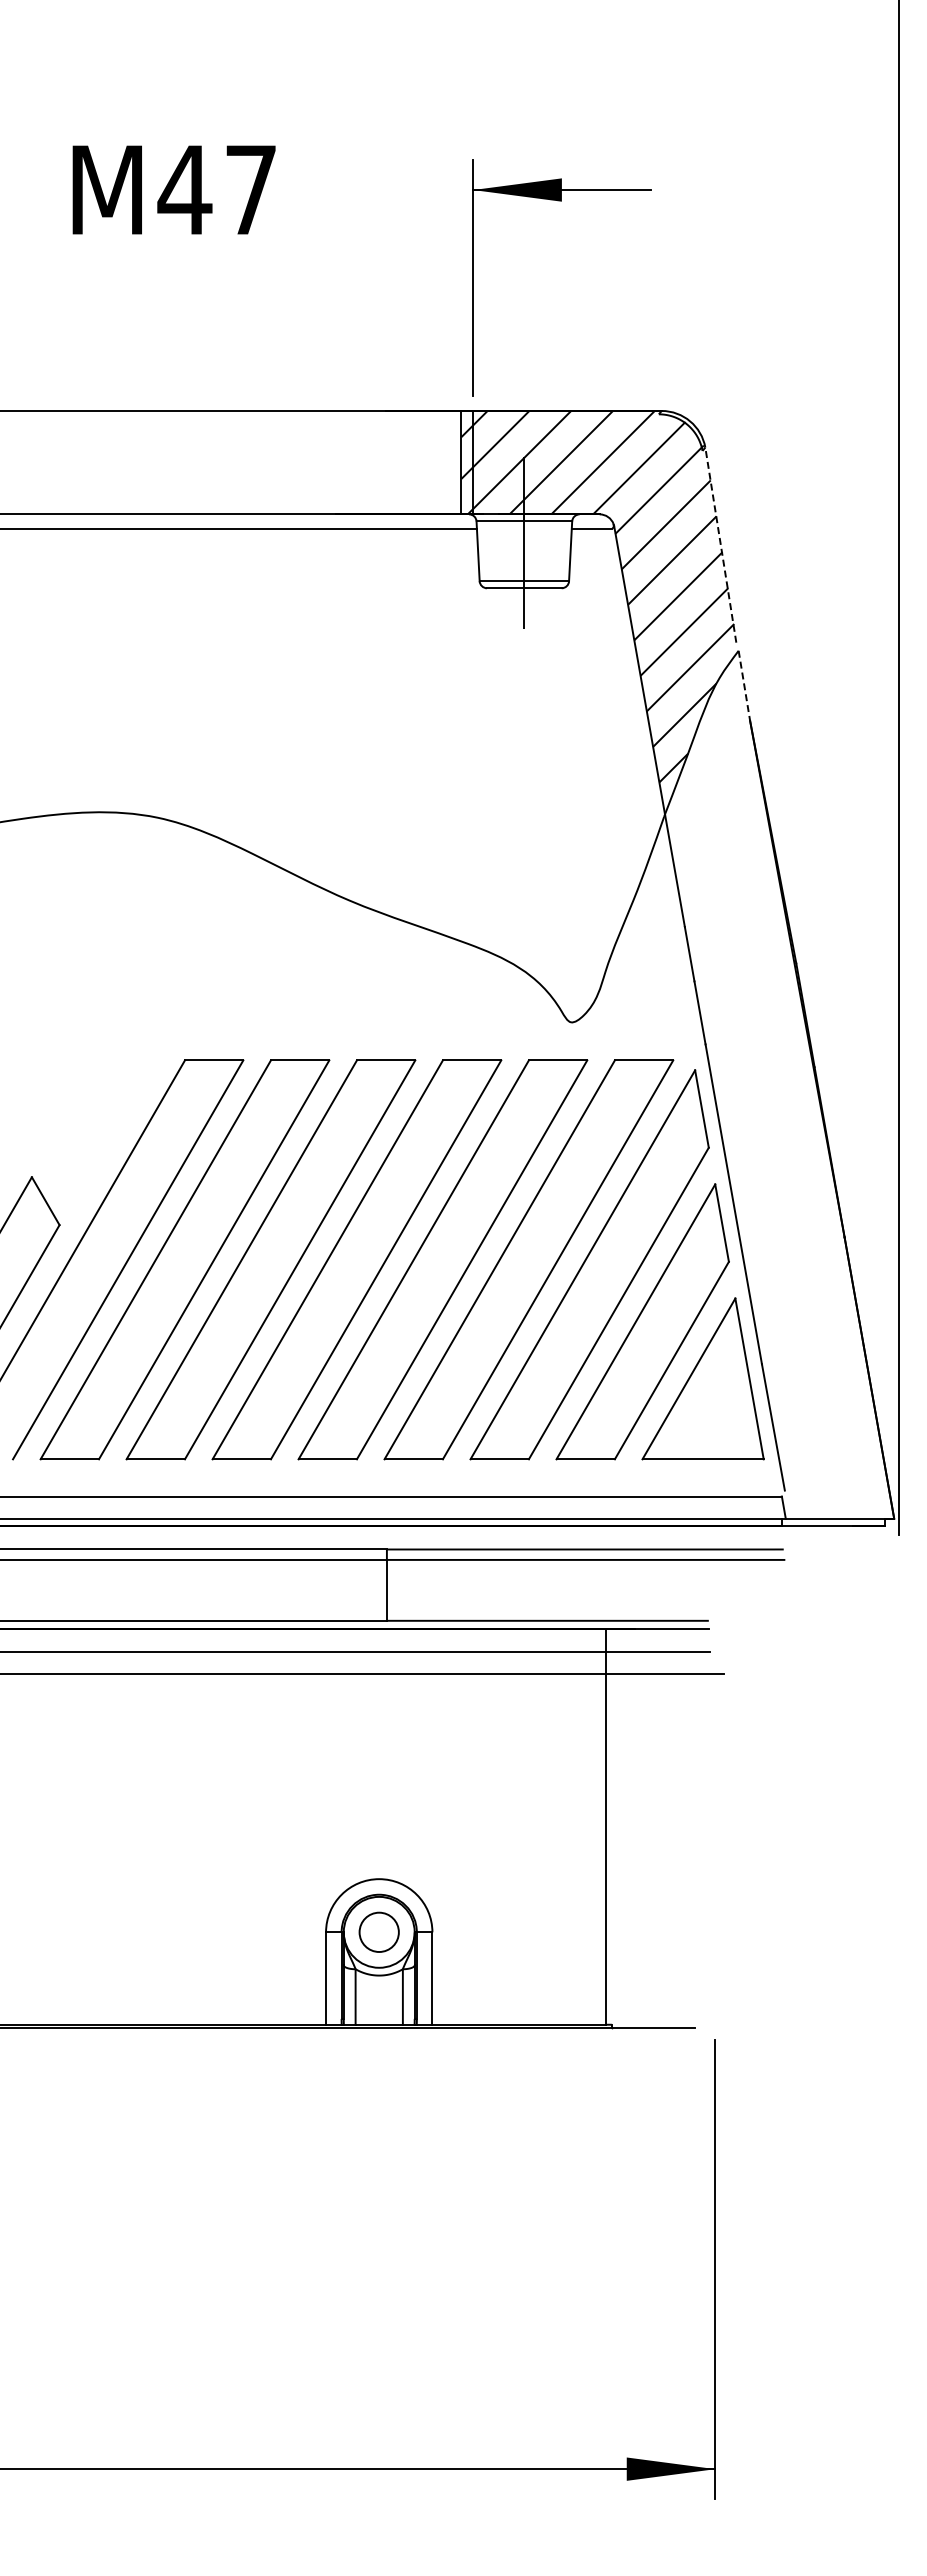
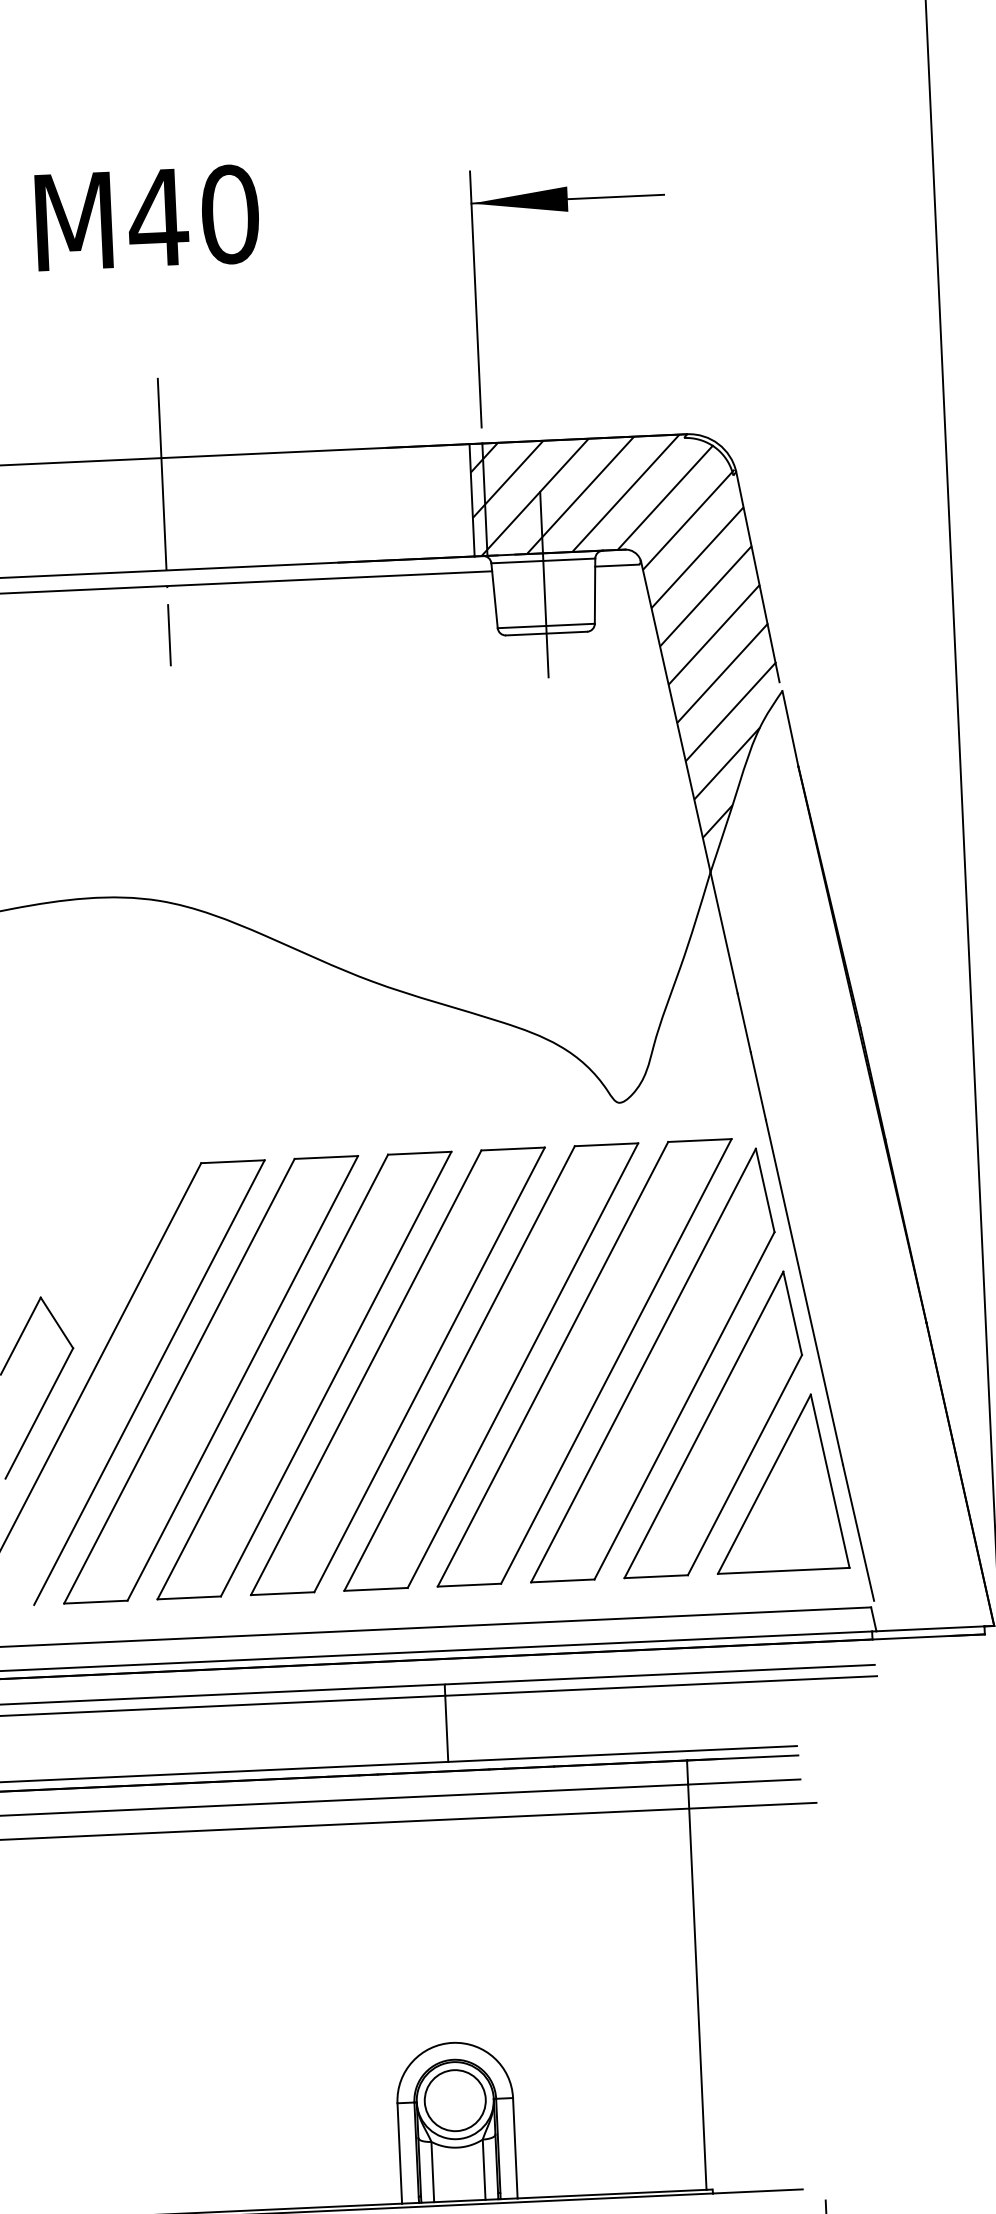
text: (251, 189) -> (230, 213), M47 -> M40
line: (177, 469) -> (164, 521), added
line: (720, 545) -> (757, 577), dashed -> solid
line: (744, 685) -> (790, 728), dashed -> solid
circle: (379, 1932) -> (455, 2100), size x1.43

